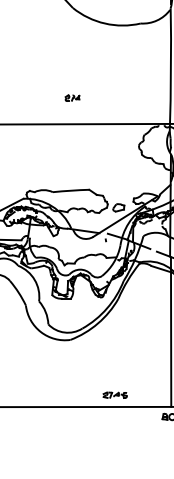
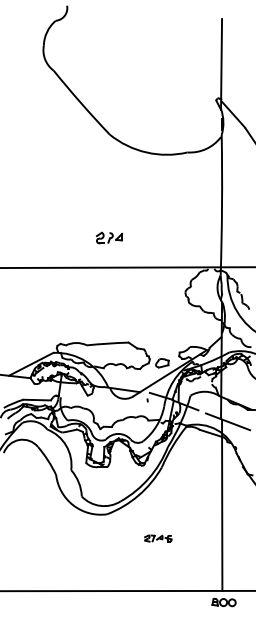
part: (72, 97) -> (109, 237), size x1.6
part: (115, 395) -> (158, 538), moved

